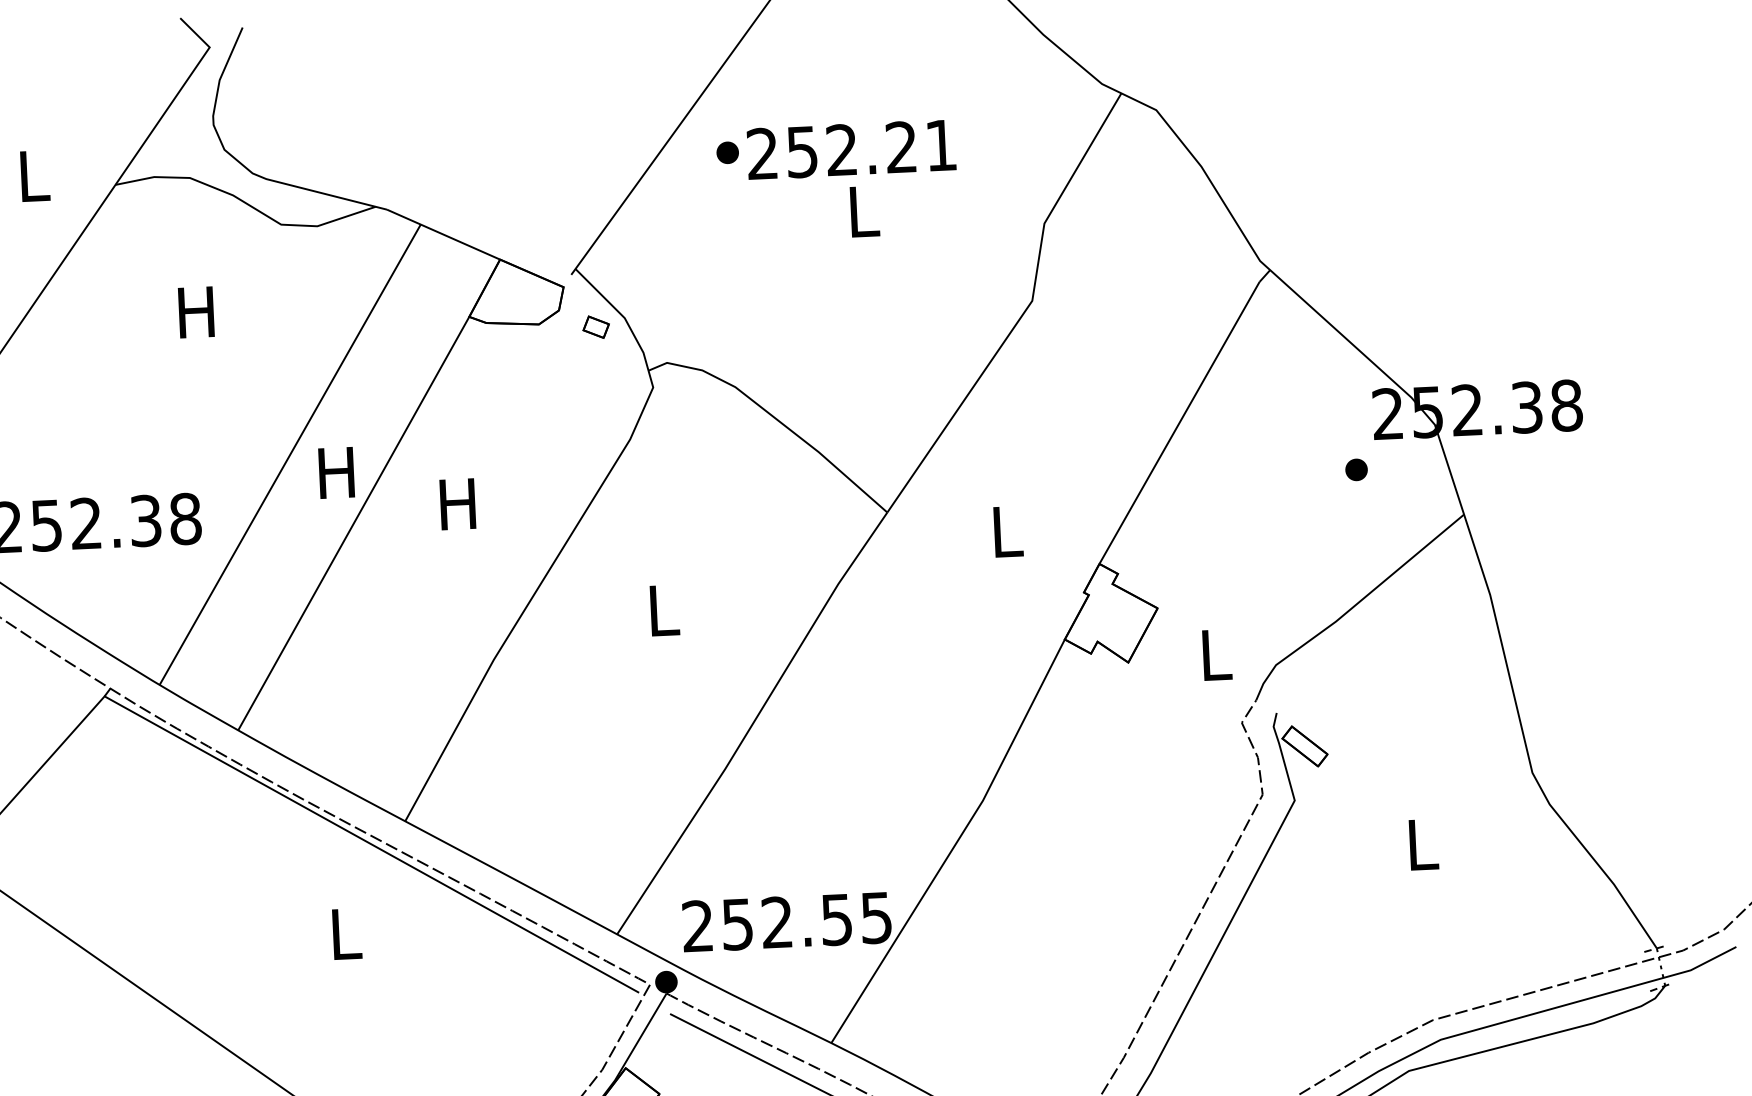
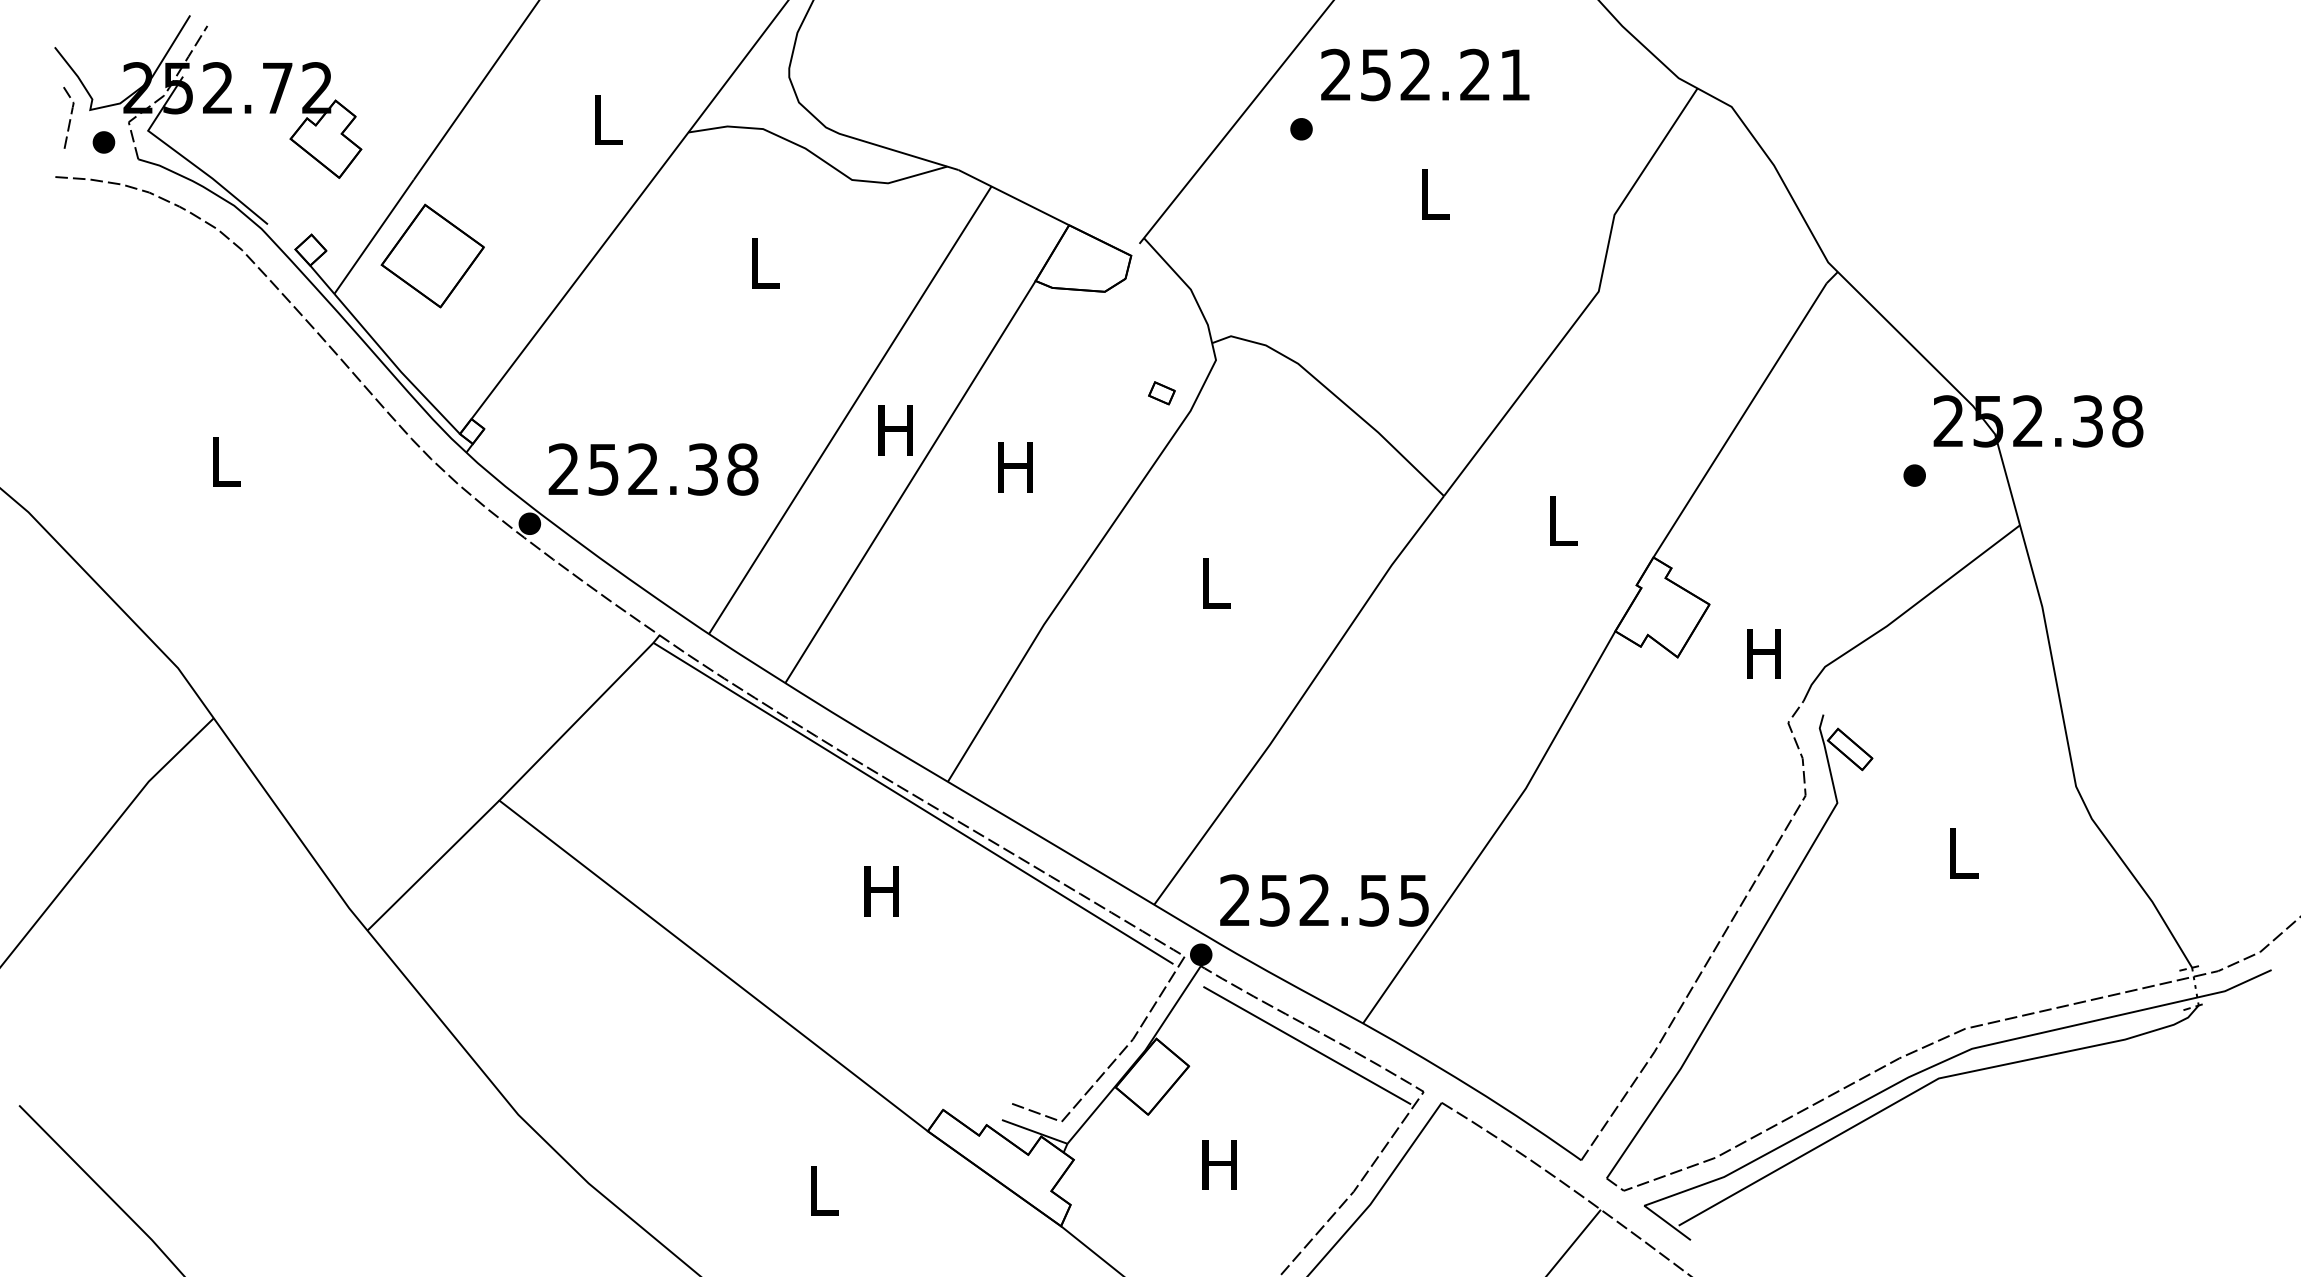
text: (851, 149) -> (1425, 74), moved
text: (196, 312) -> (763, 263), H -> L
part: (595, 327) -> (1161, 393), moved
text: (1213, 654) -> (1763, 653), L -> H
text: (344, 933) -> (881, 891), L -> H

